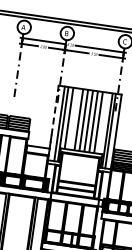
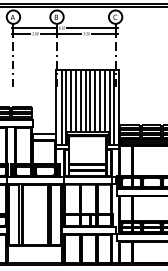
line: (54, 109) -> (55, 94), dashed -> solid
line: (73, 118) -> (75, 100), added
line: (103, 122) -> (105, 100), added

